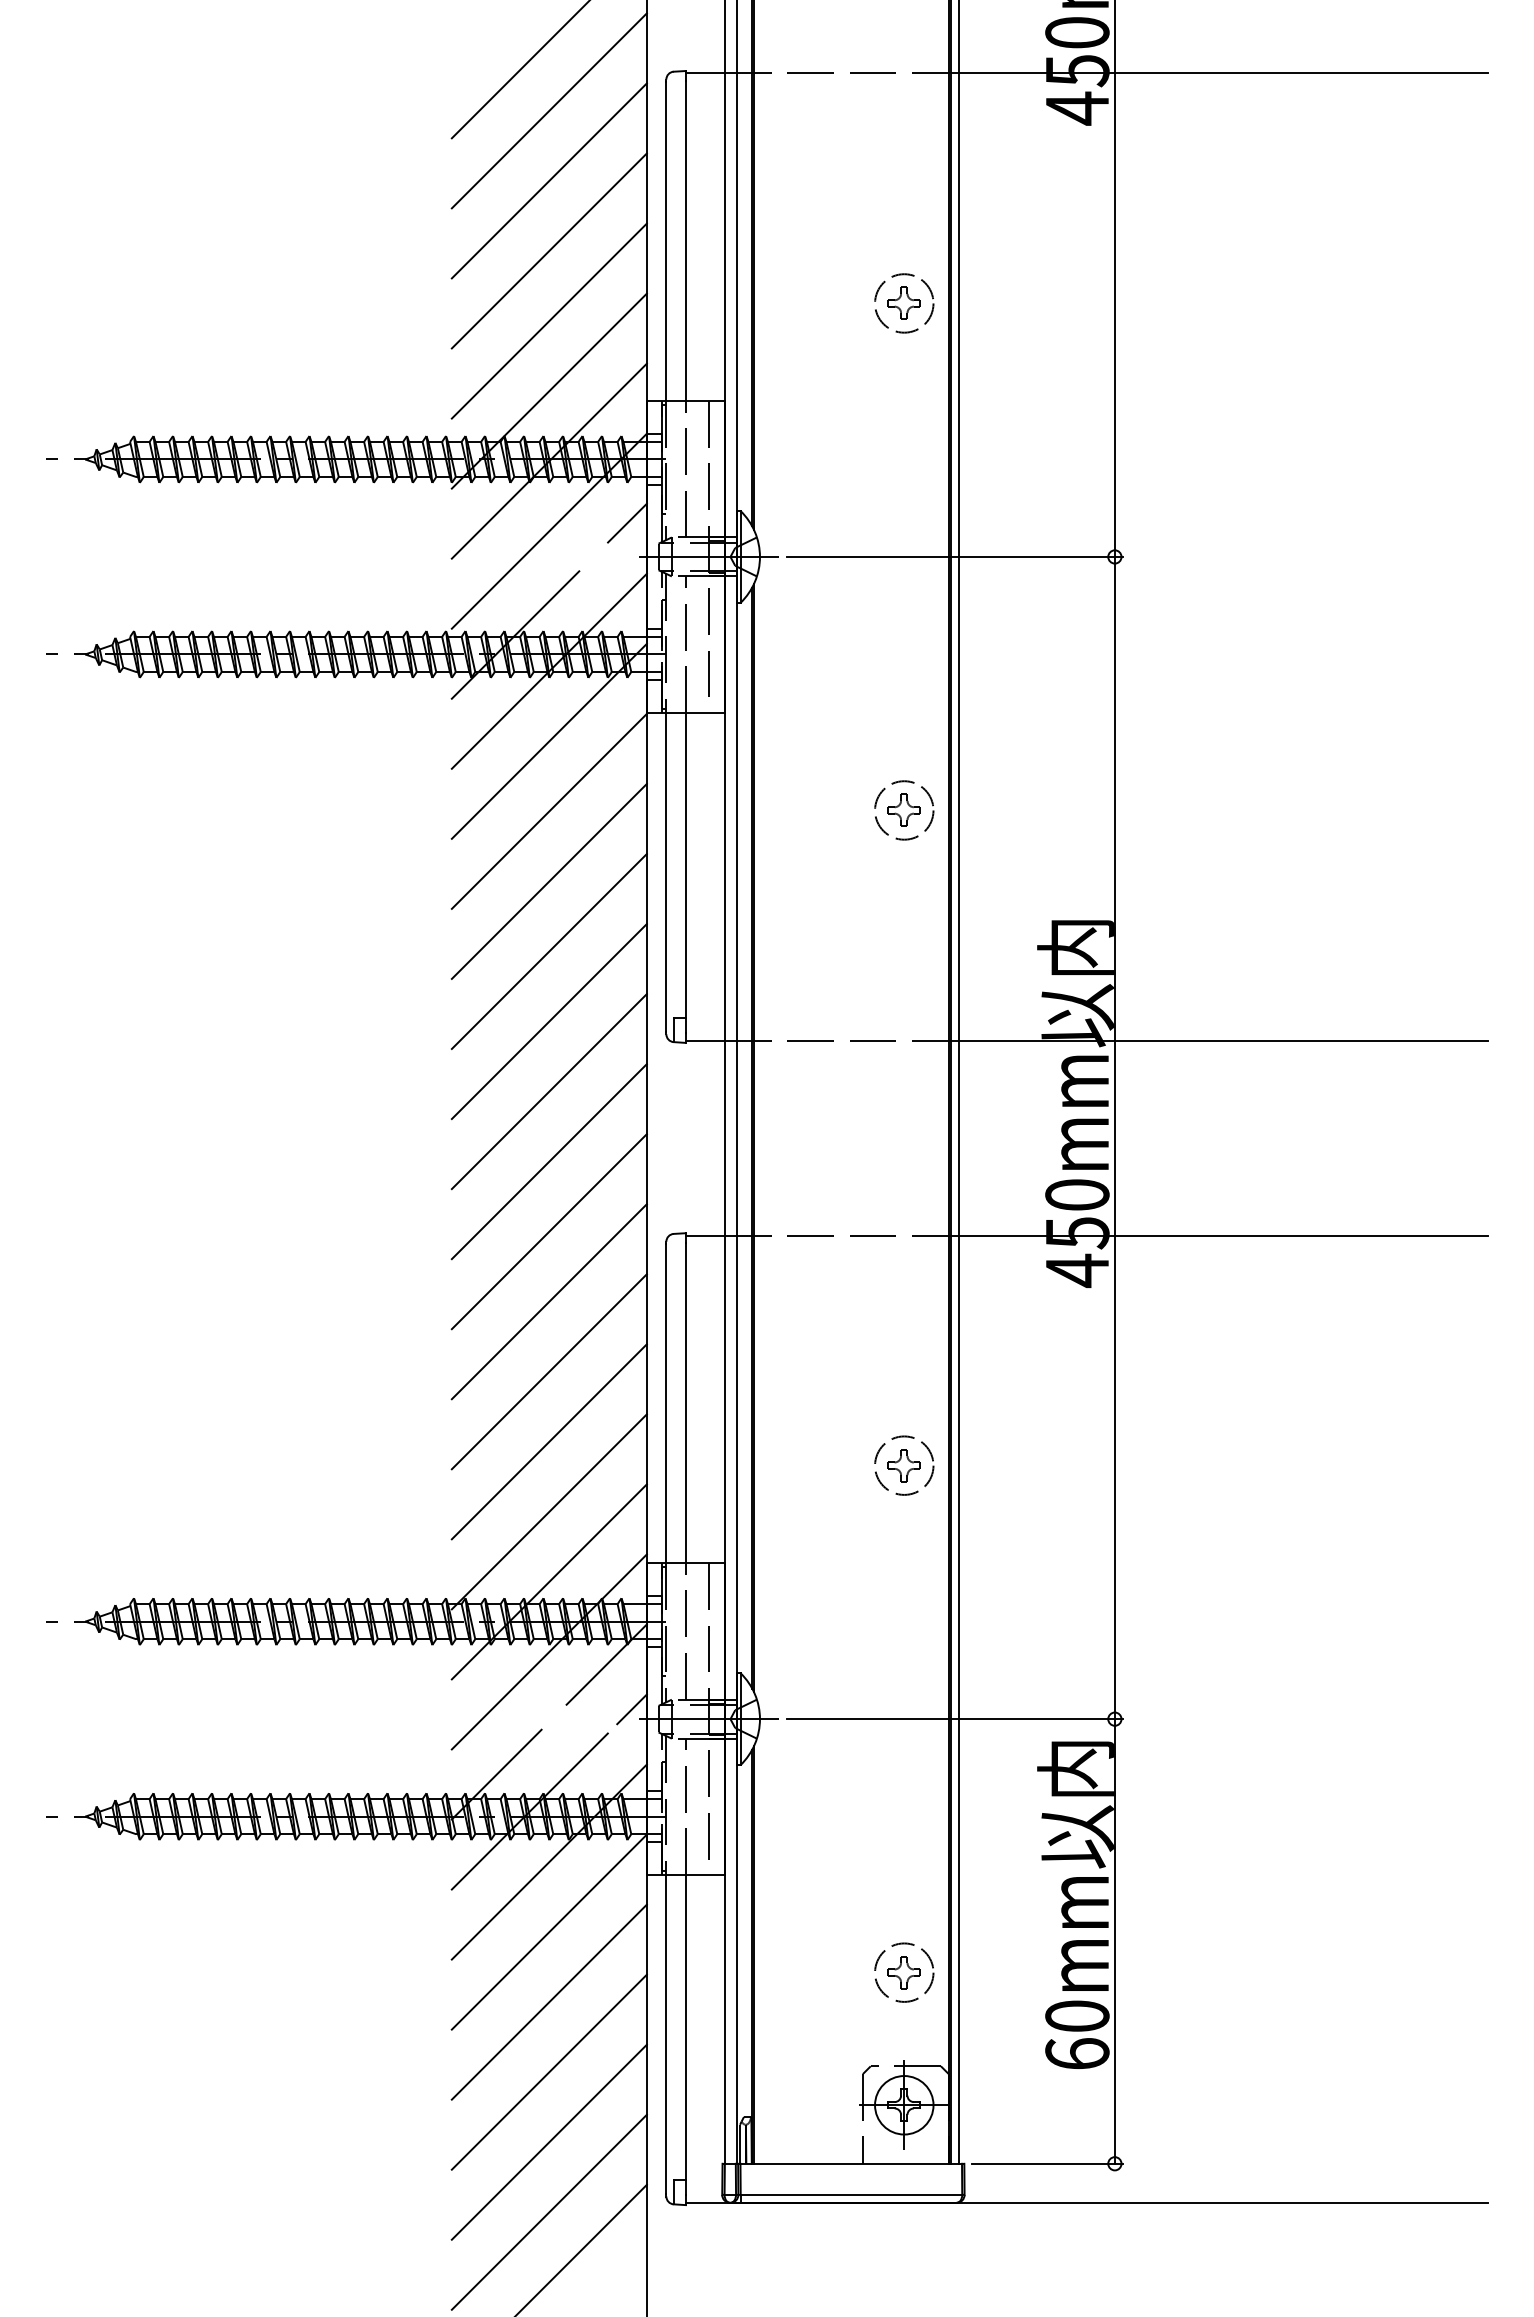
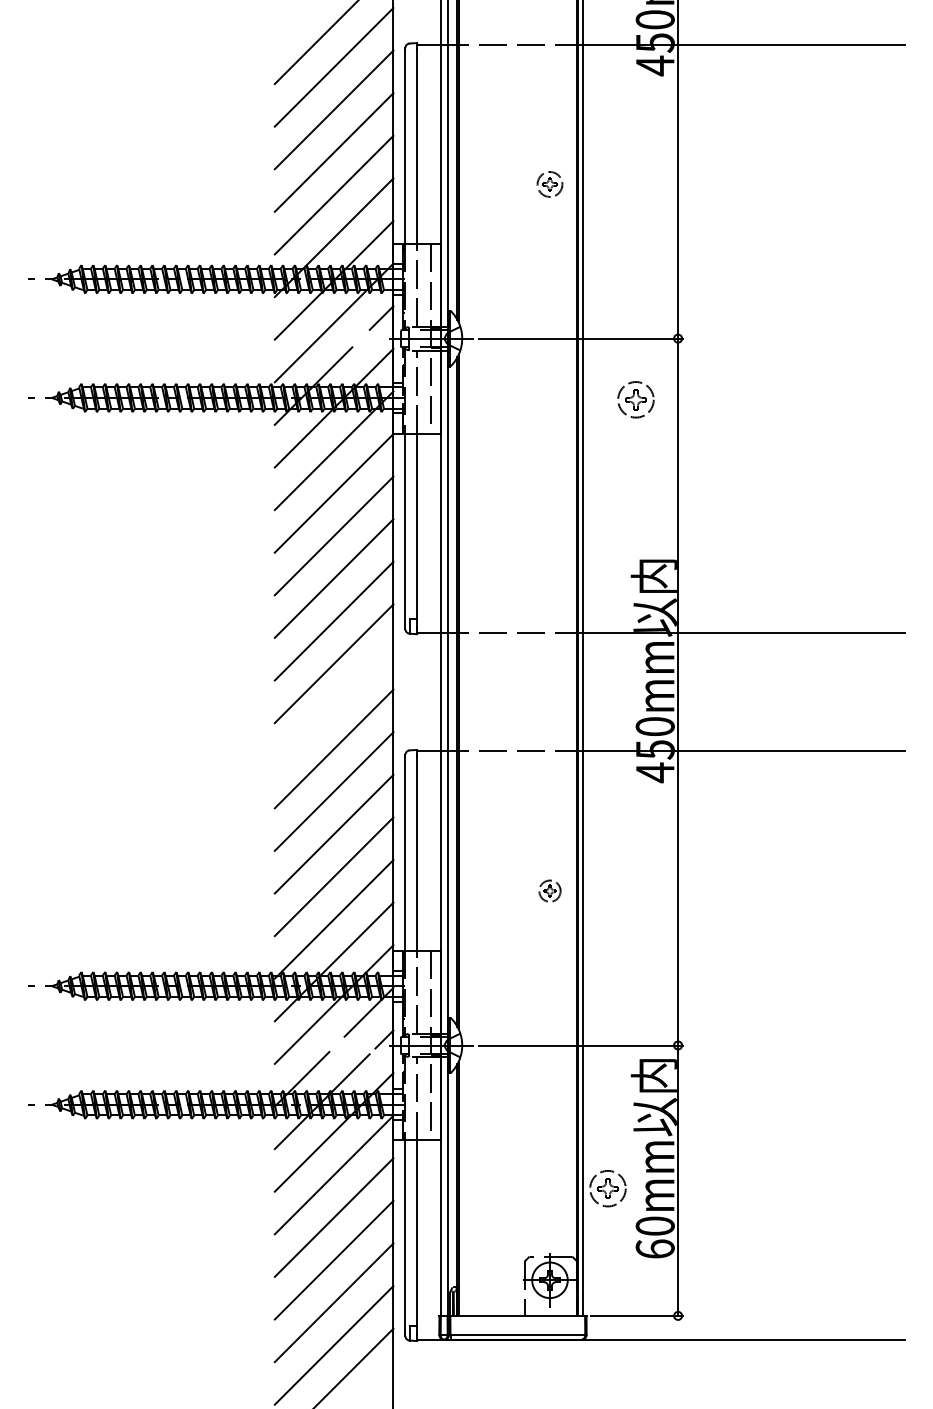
part: (903, 303) -> (549, 184), size x0.7
part: (903, 809) -> (635, 399), moved
line: (548, 1161) -> (333, 706), removed
part: (903, 1464) -> (549, 890), size x0.6
part: (903, 1972) -> (607, 1188), moved

